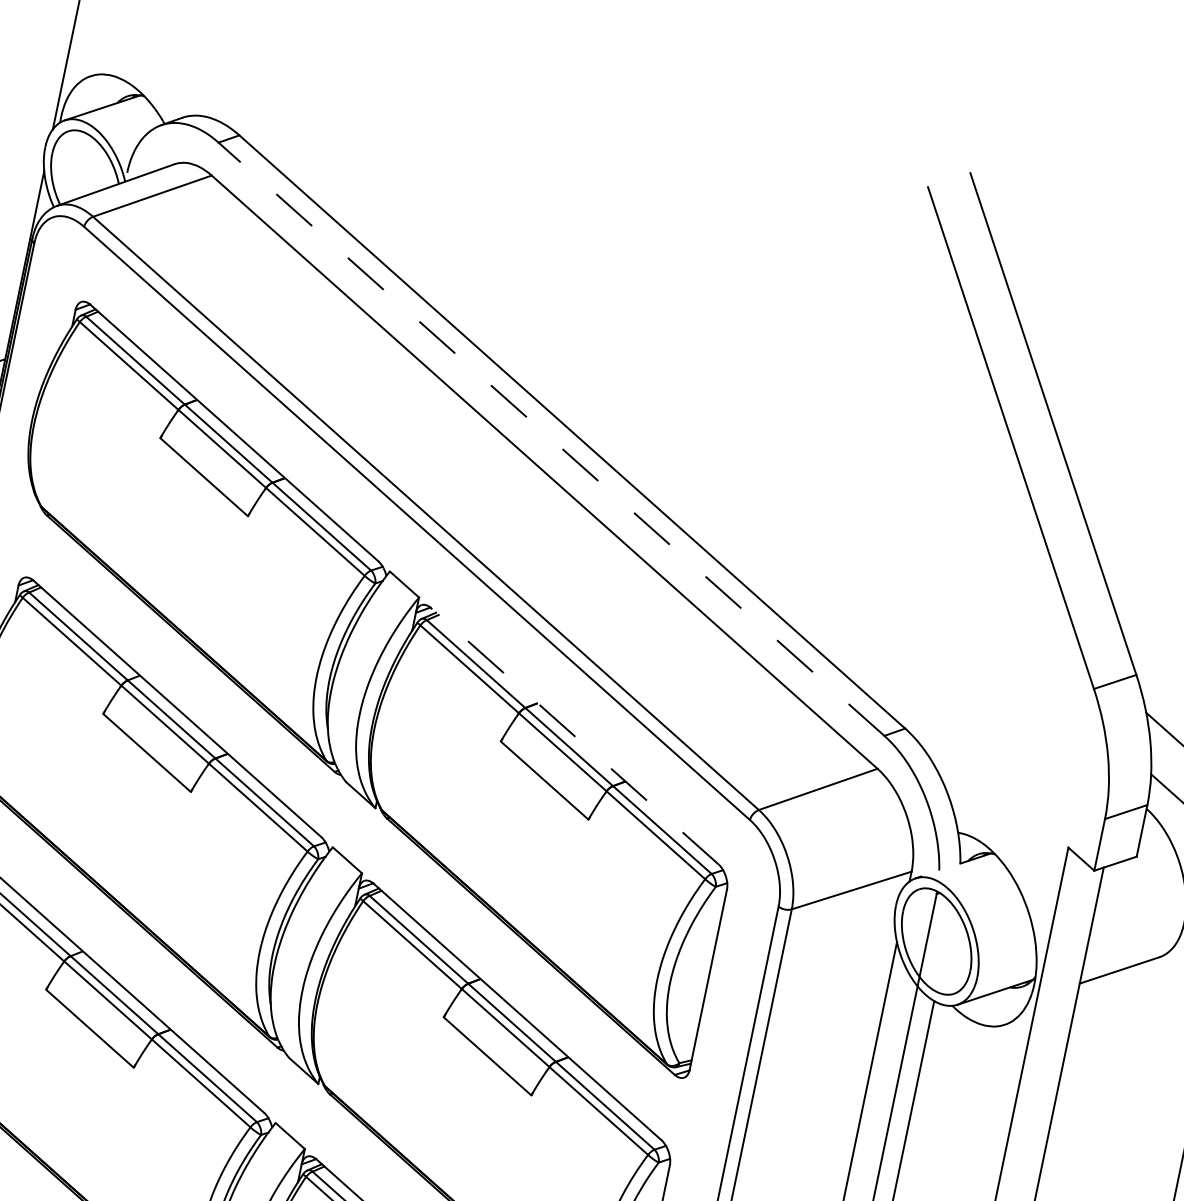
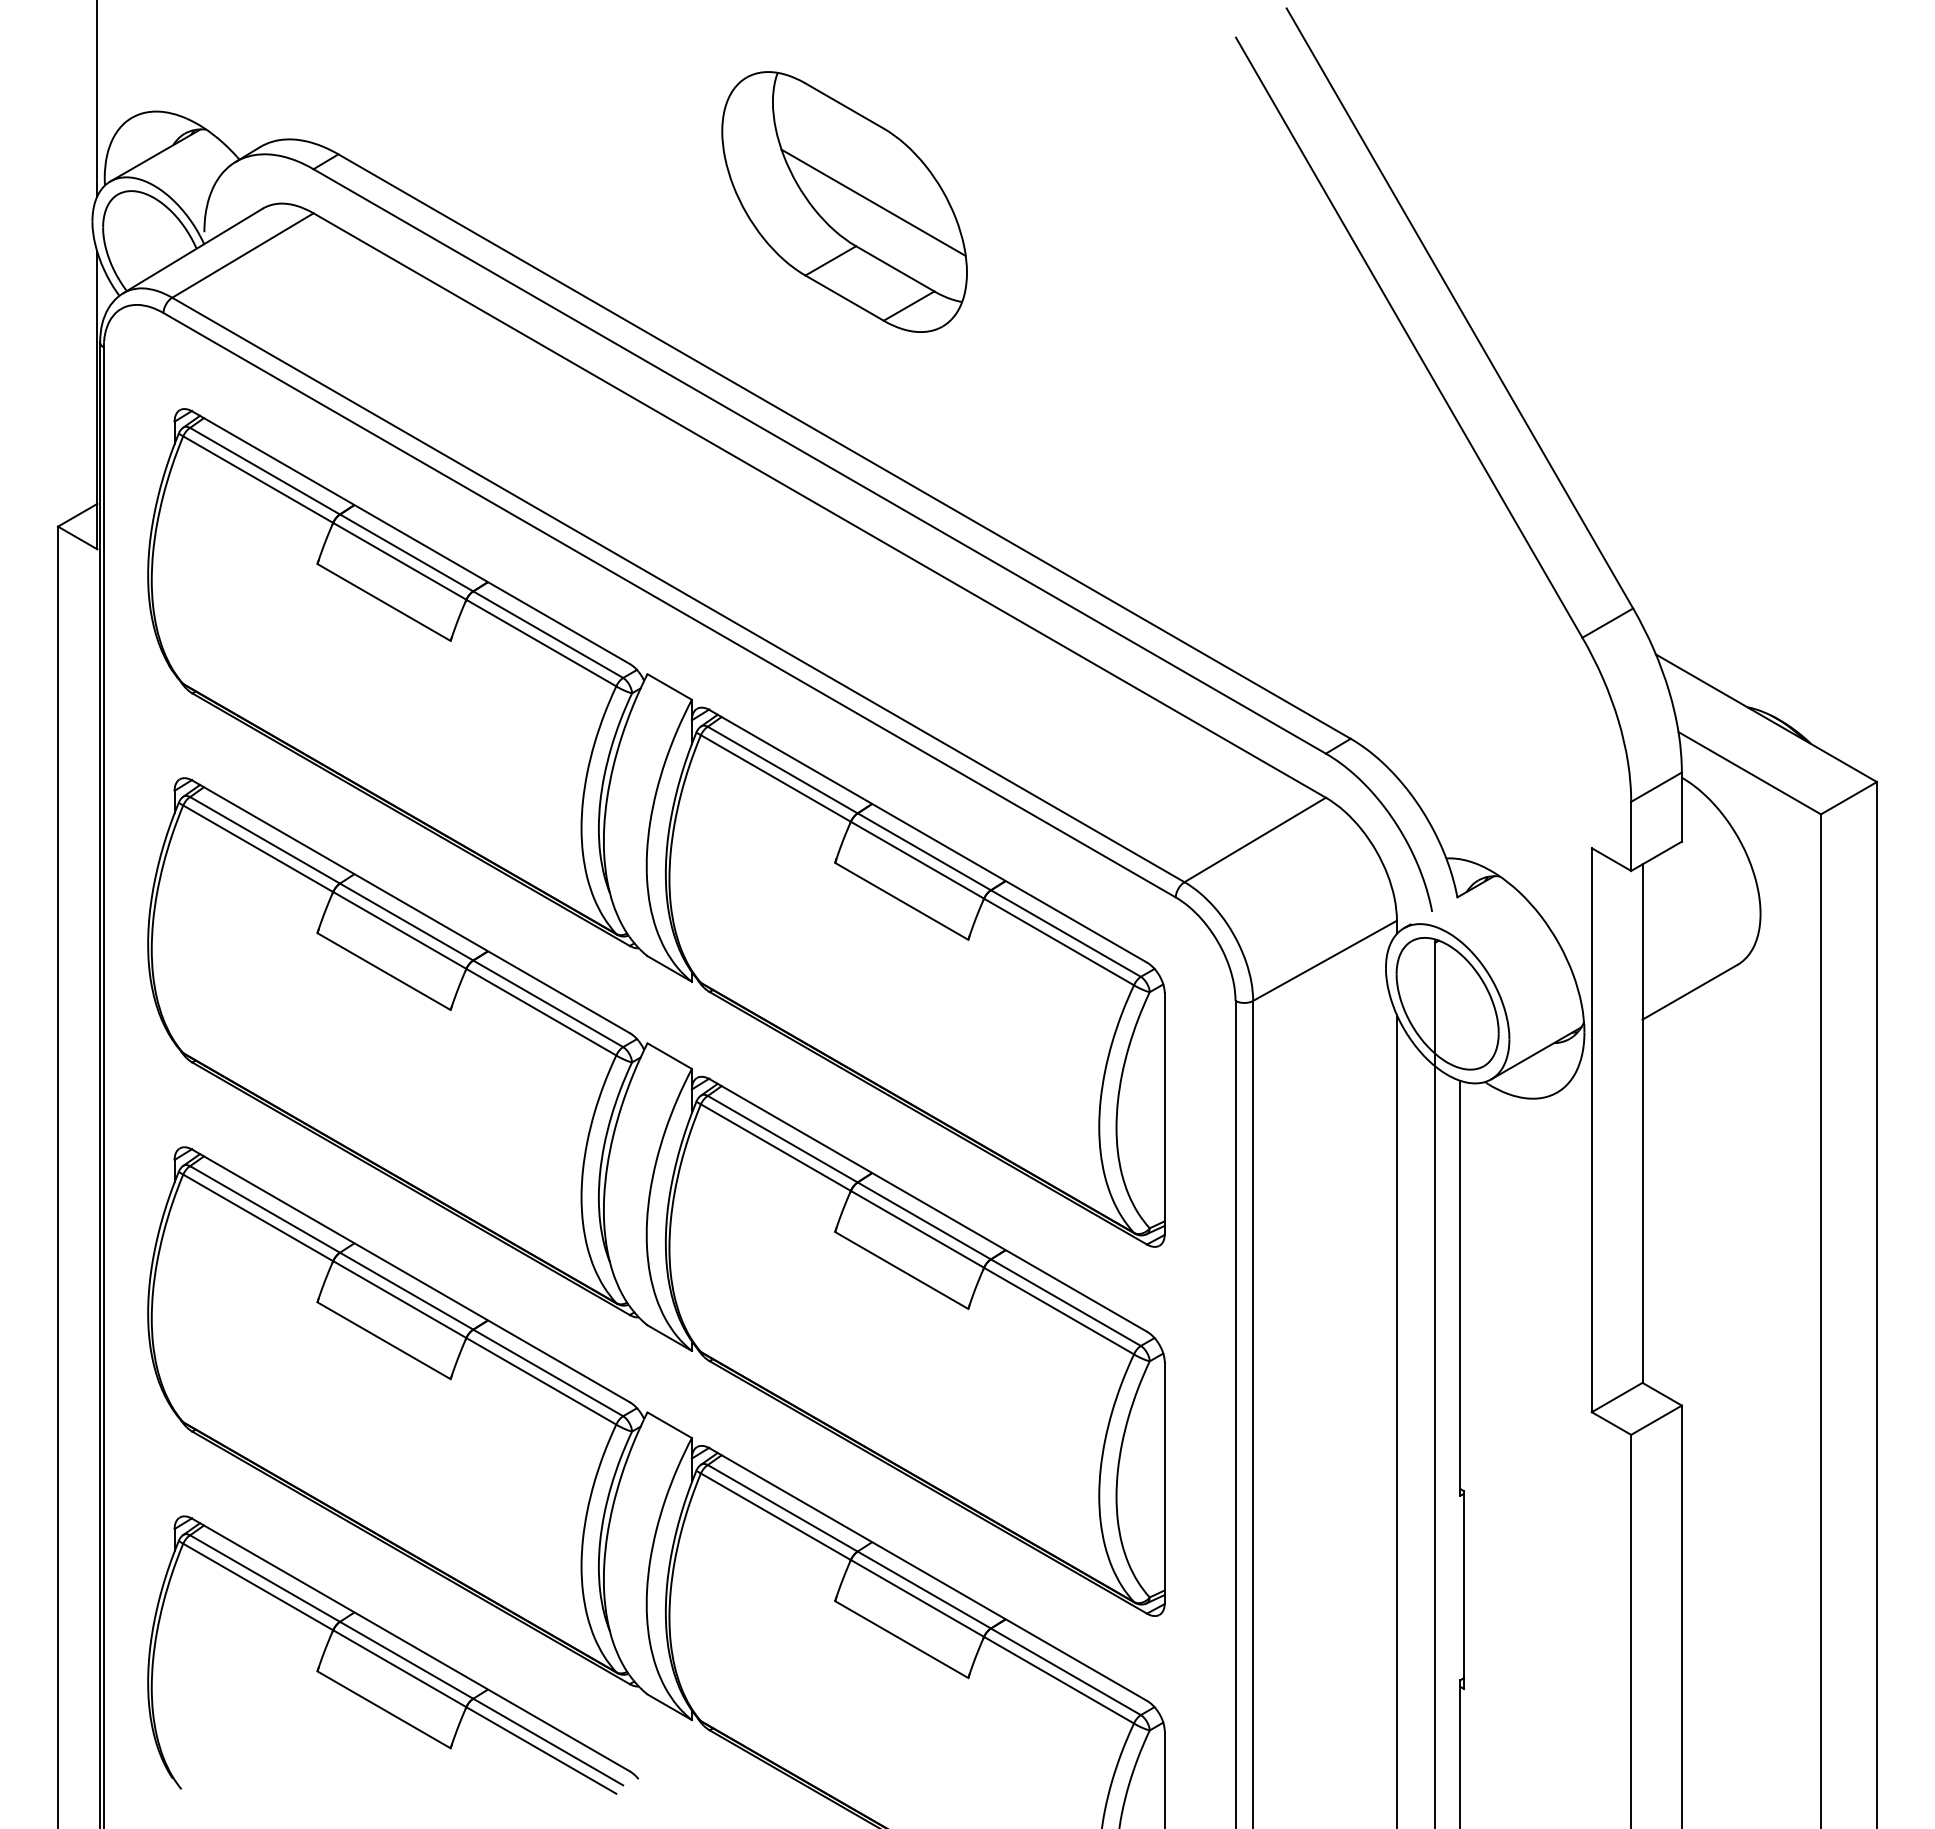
part: (610, 248) -> (844, 201), added
line: (551, 439) -> (819, 461), dashed -> solid
line: (573, 736) -> (927, 836), dashed -> solid

